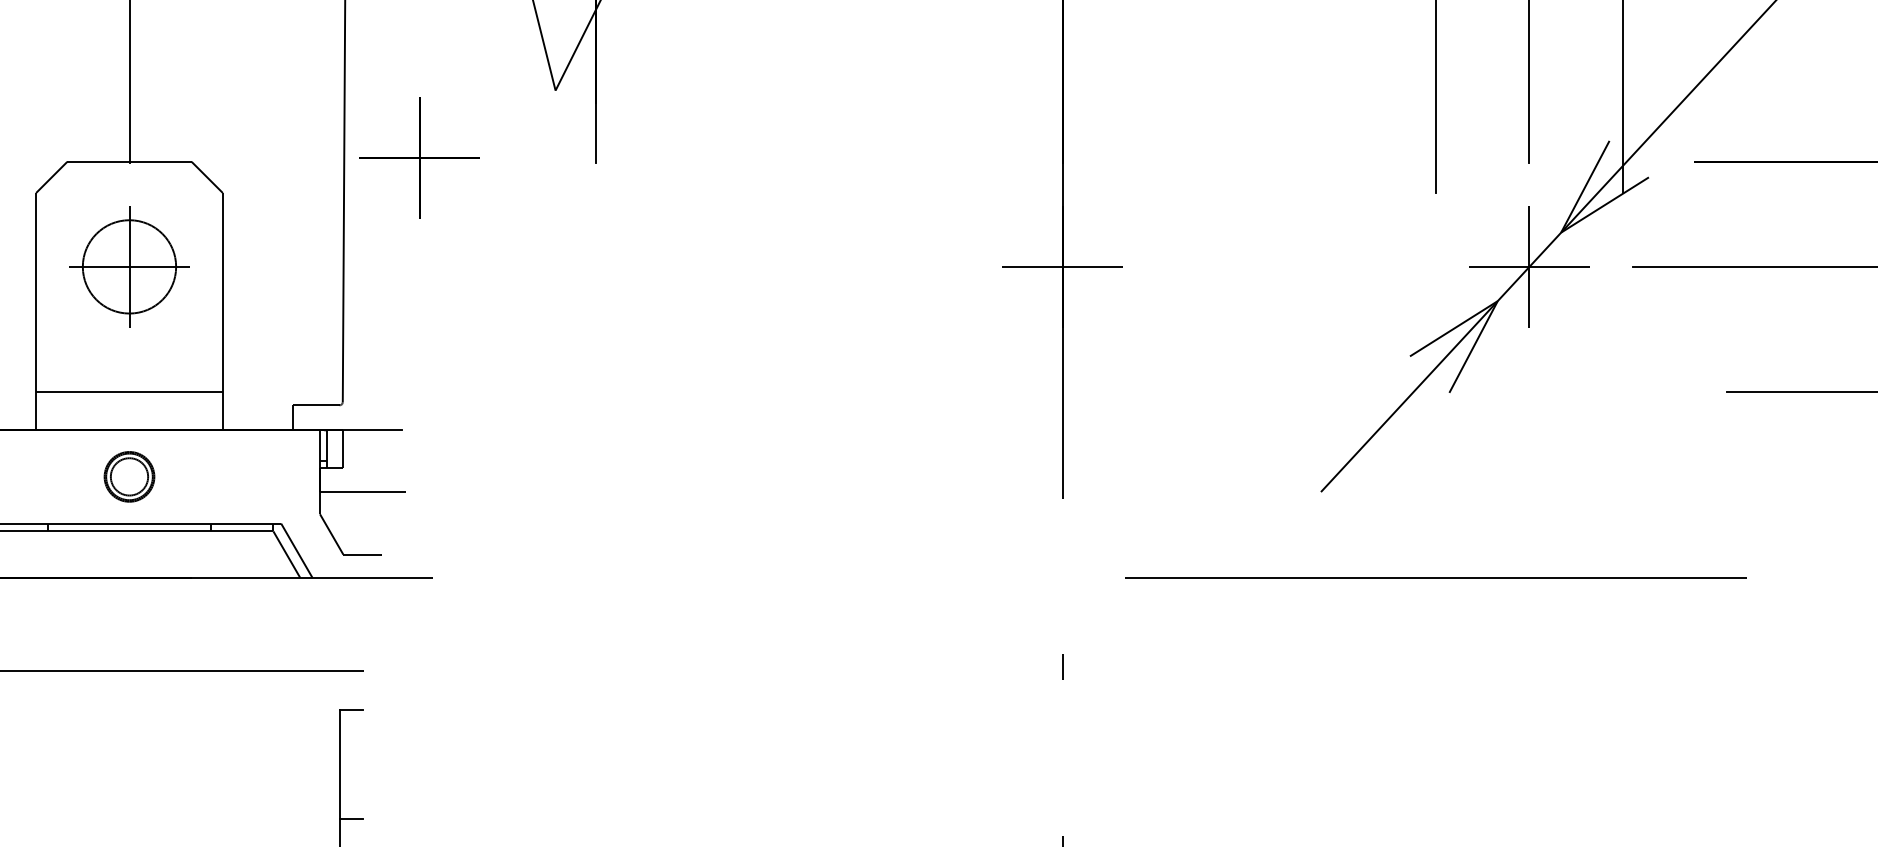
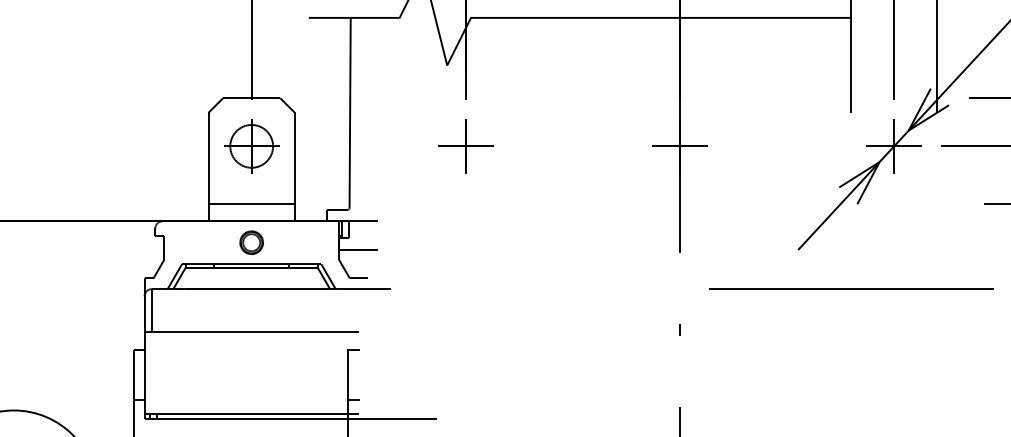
part: (418, 158) -> (465, 146), moved

